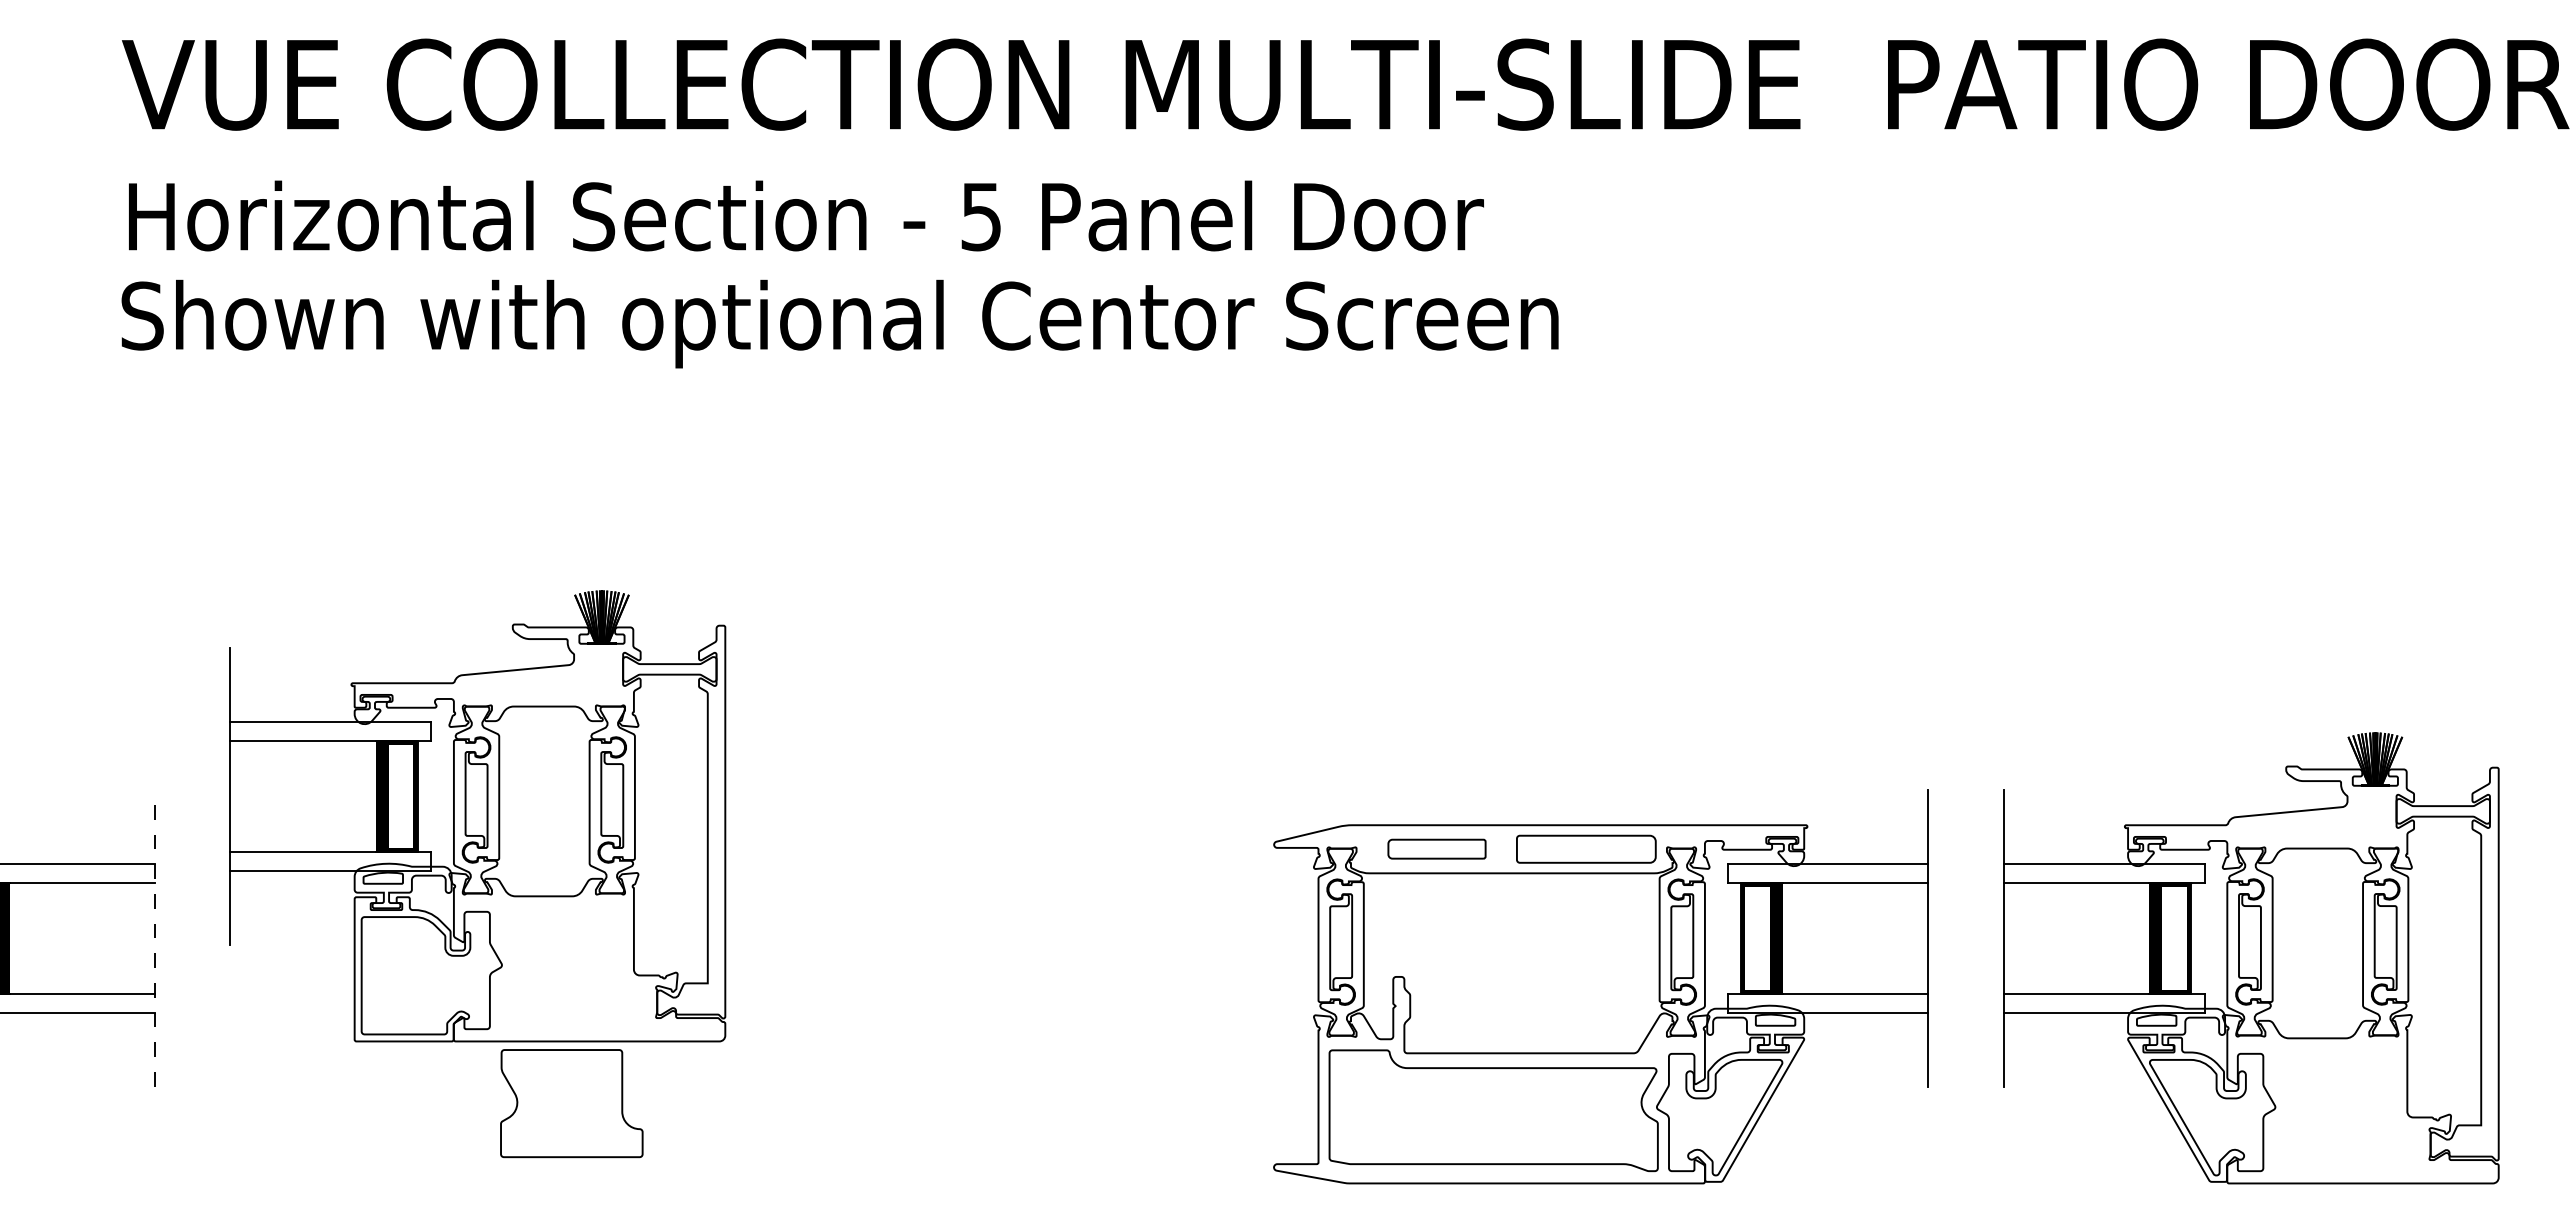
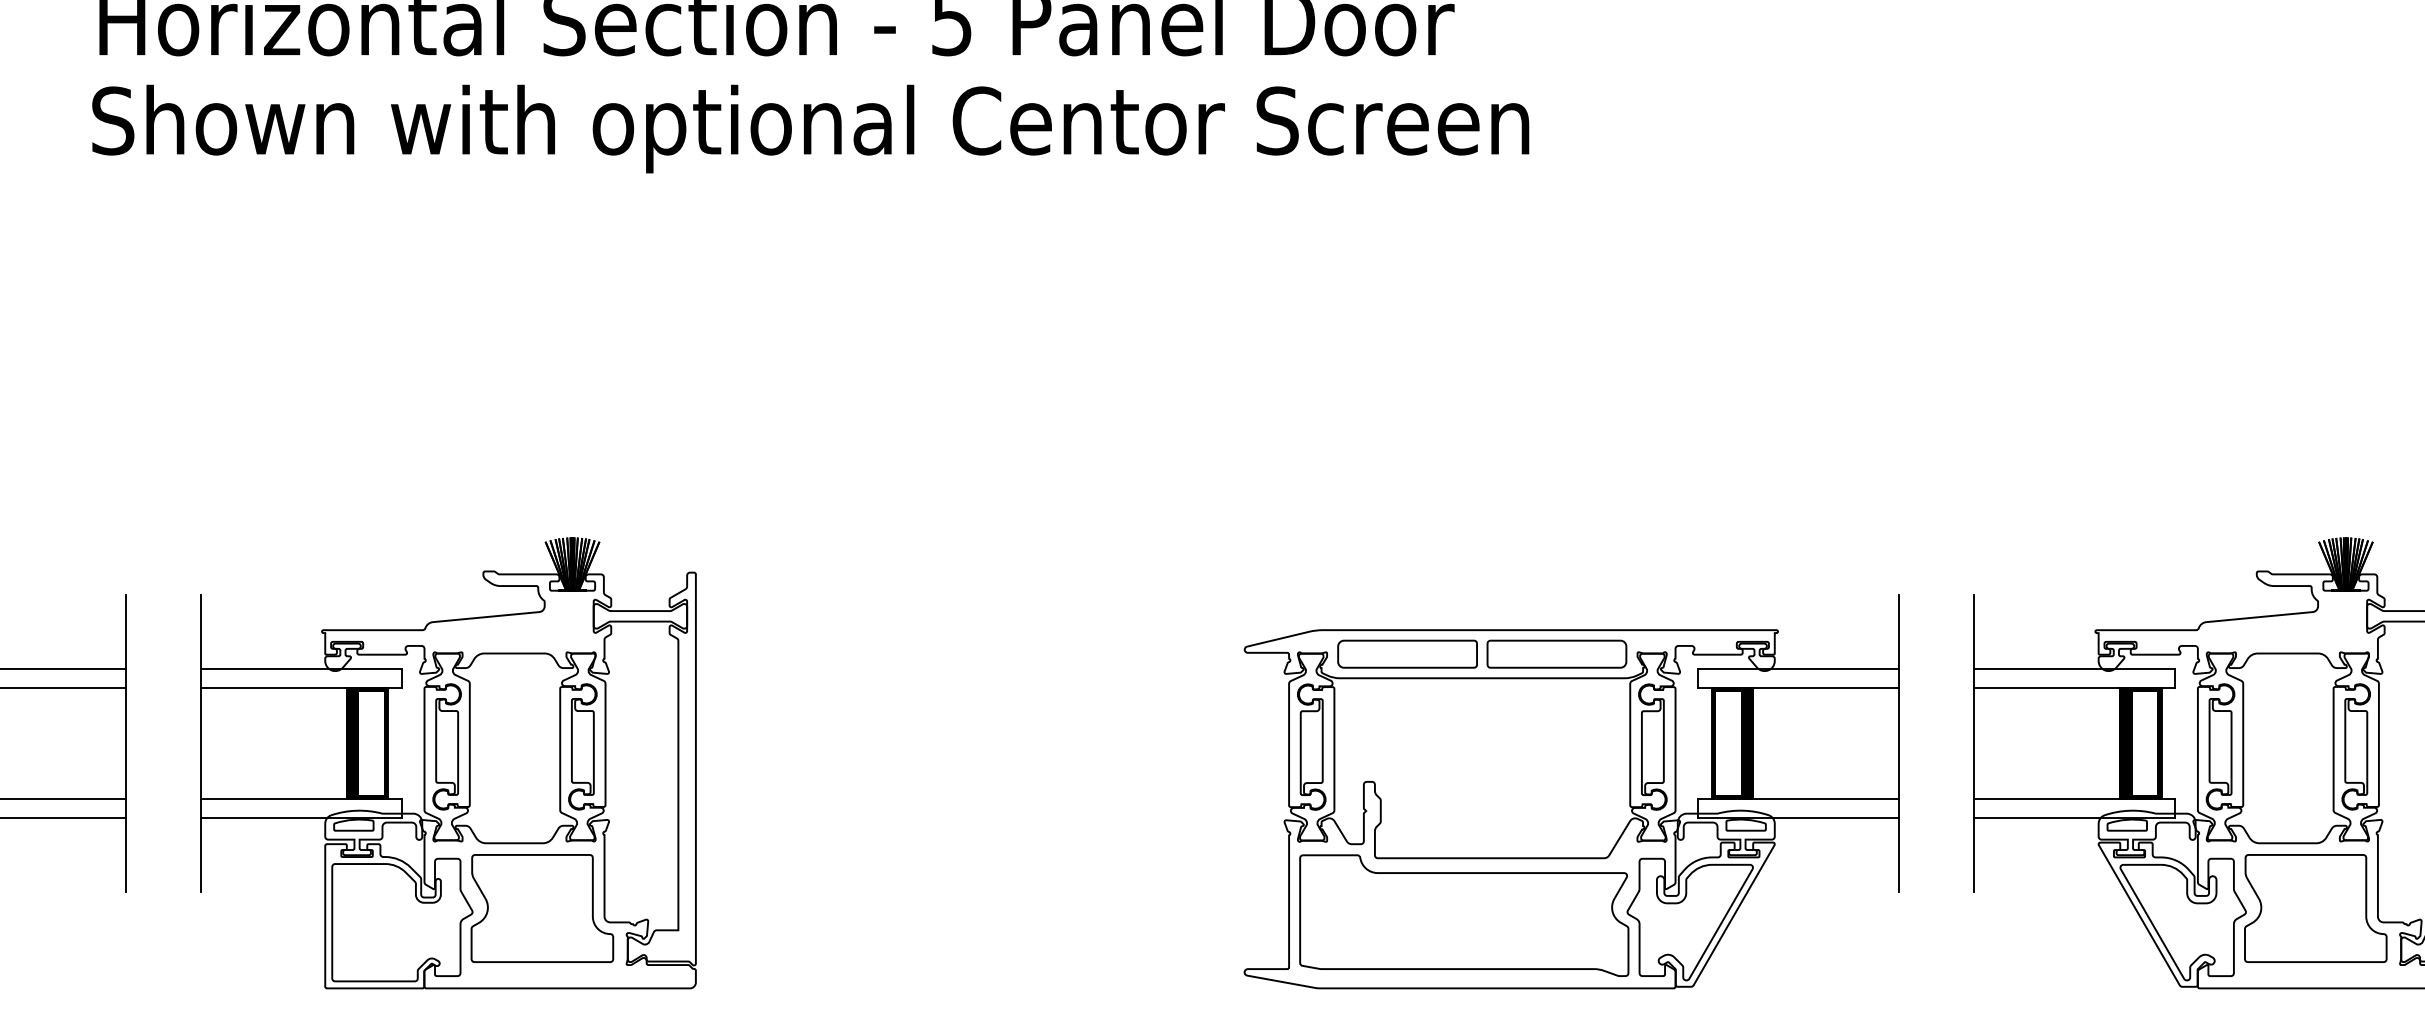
part: (477, 816) -> (448, 763), moved
part: (1436, 848) -> (1407, 653), size x1.43
line: (155, 937) -> (126, 742), dashed -> solid
part: (2344, 1103) -> (2315, 908), added

